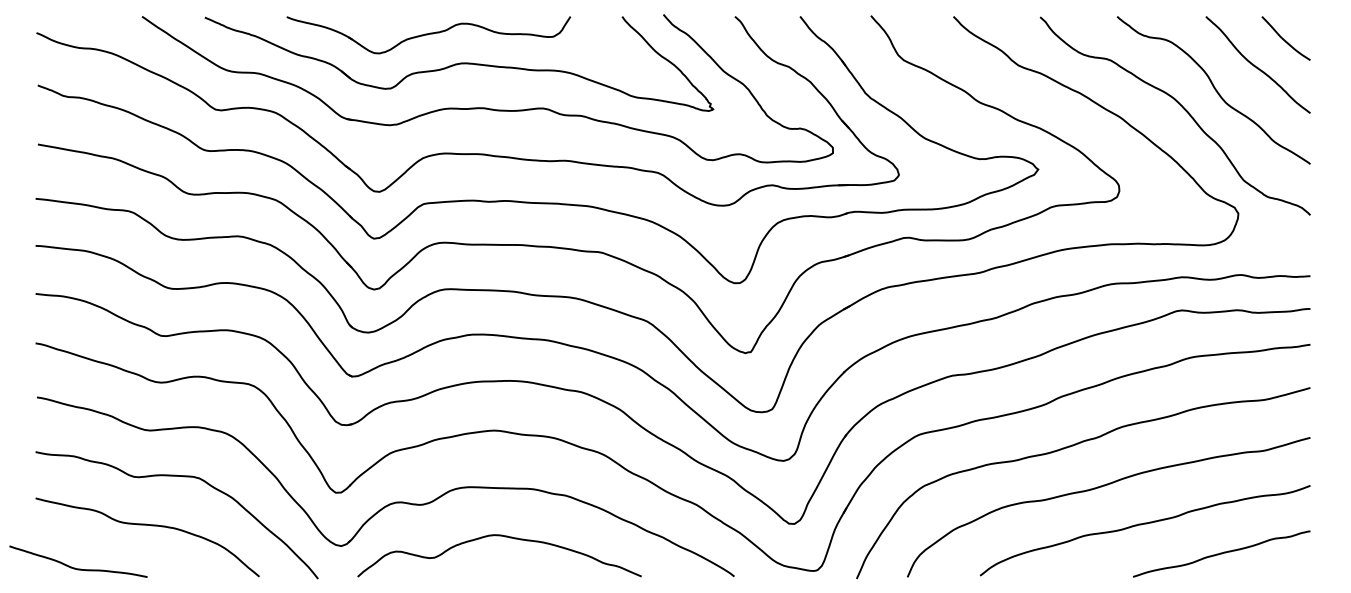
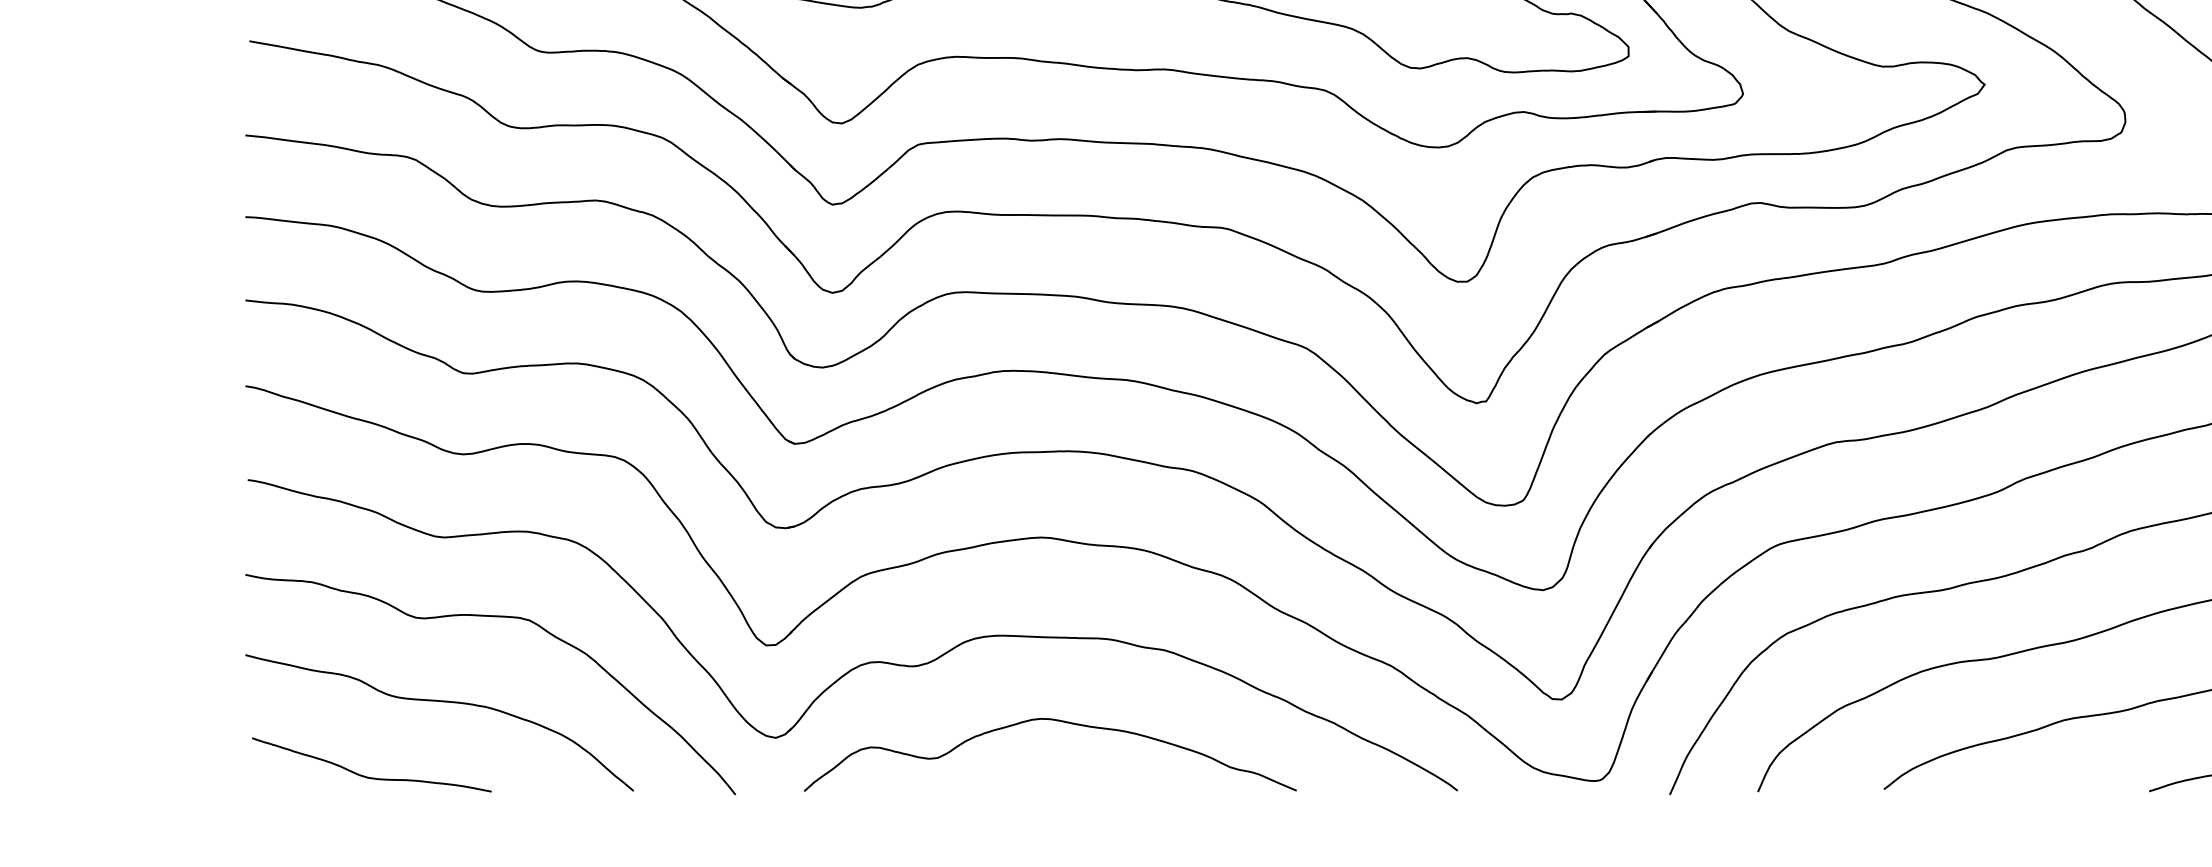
curve: (75, 567) -> (366, 775), moved

